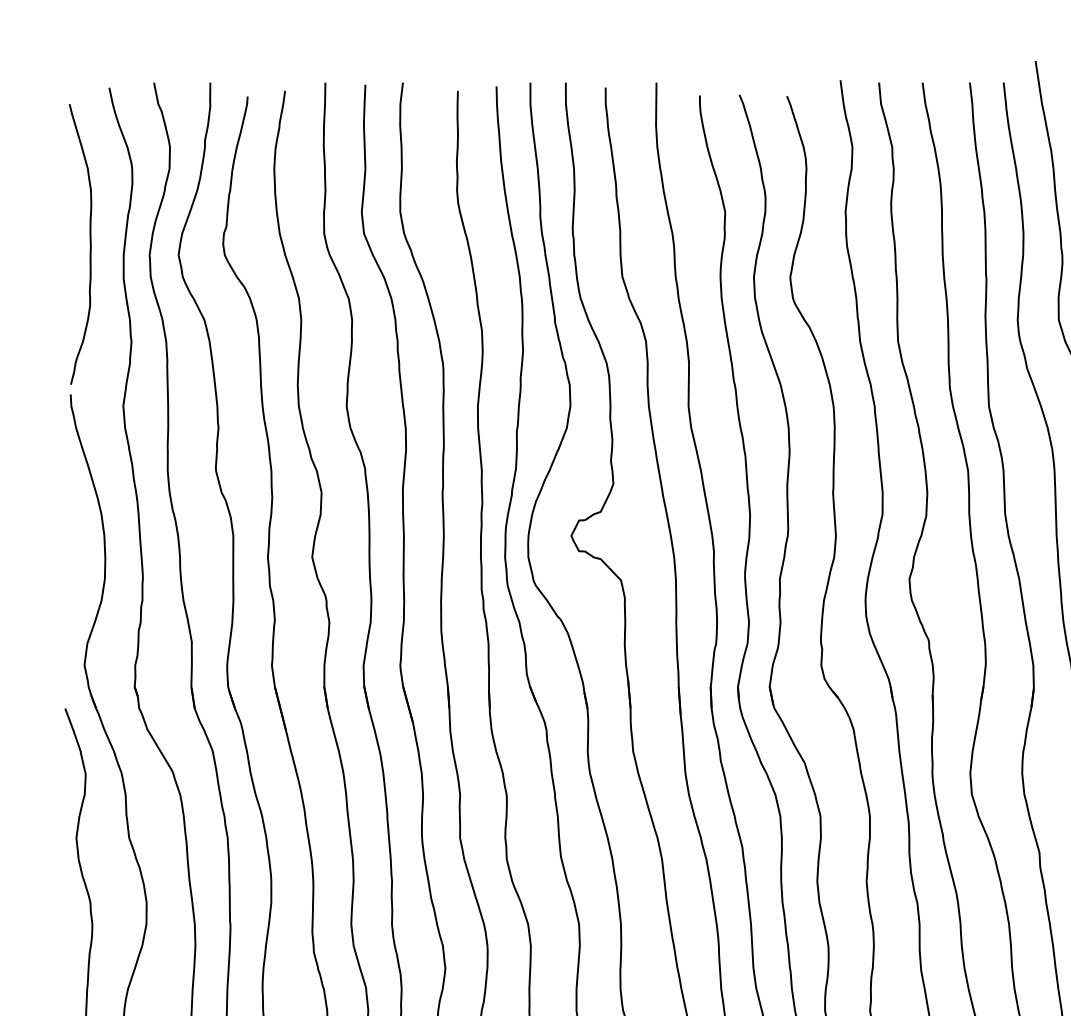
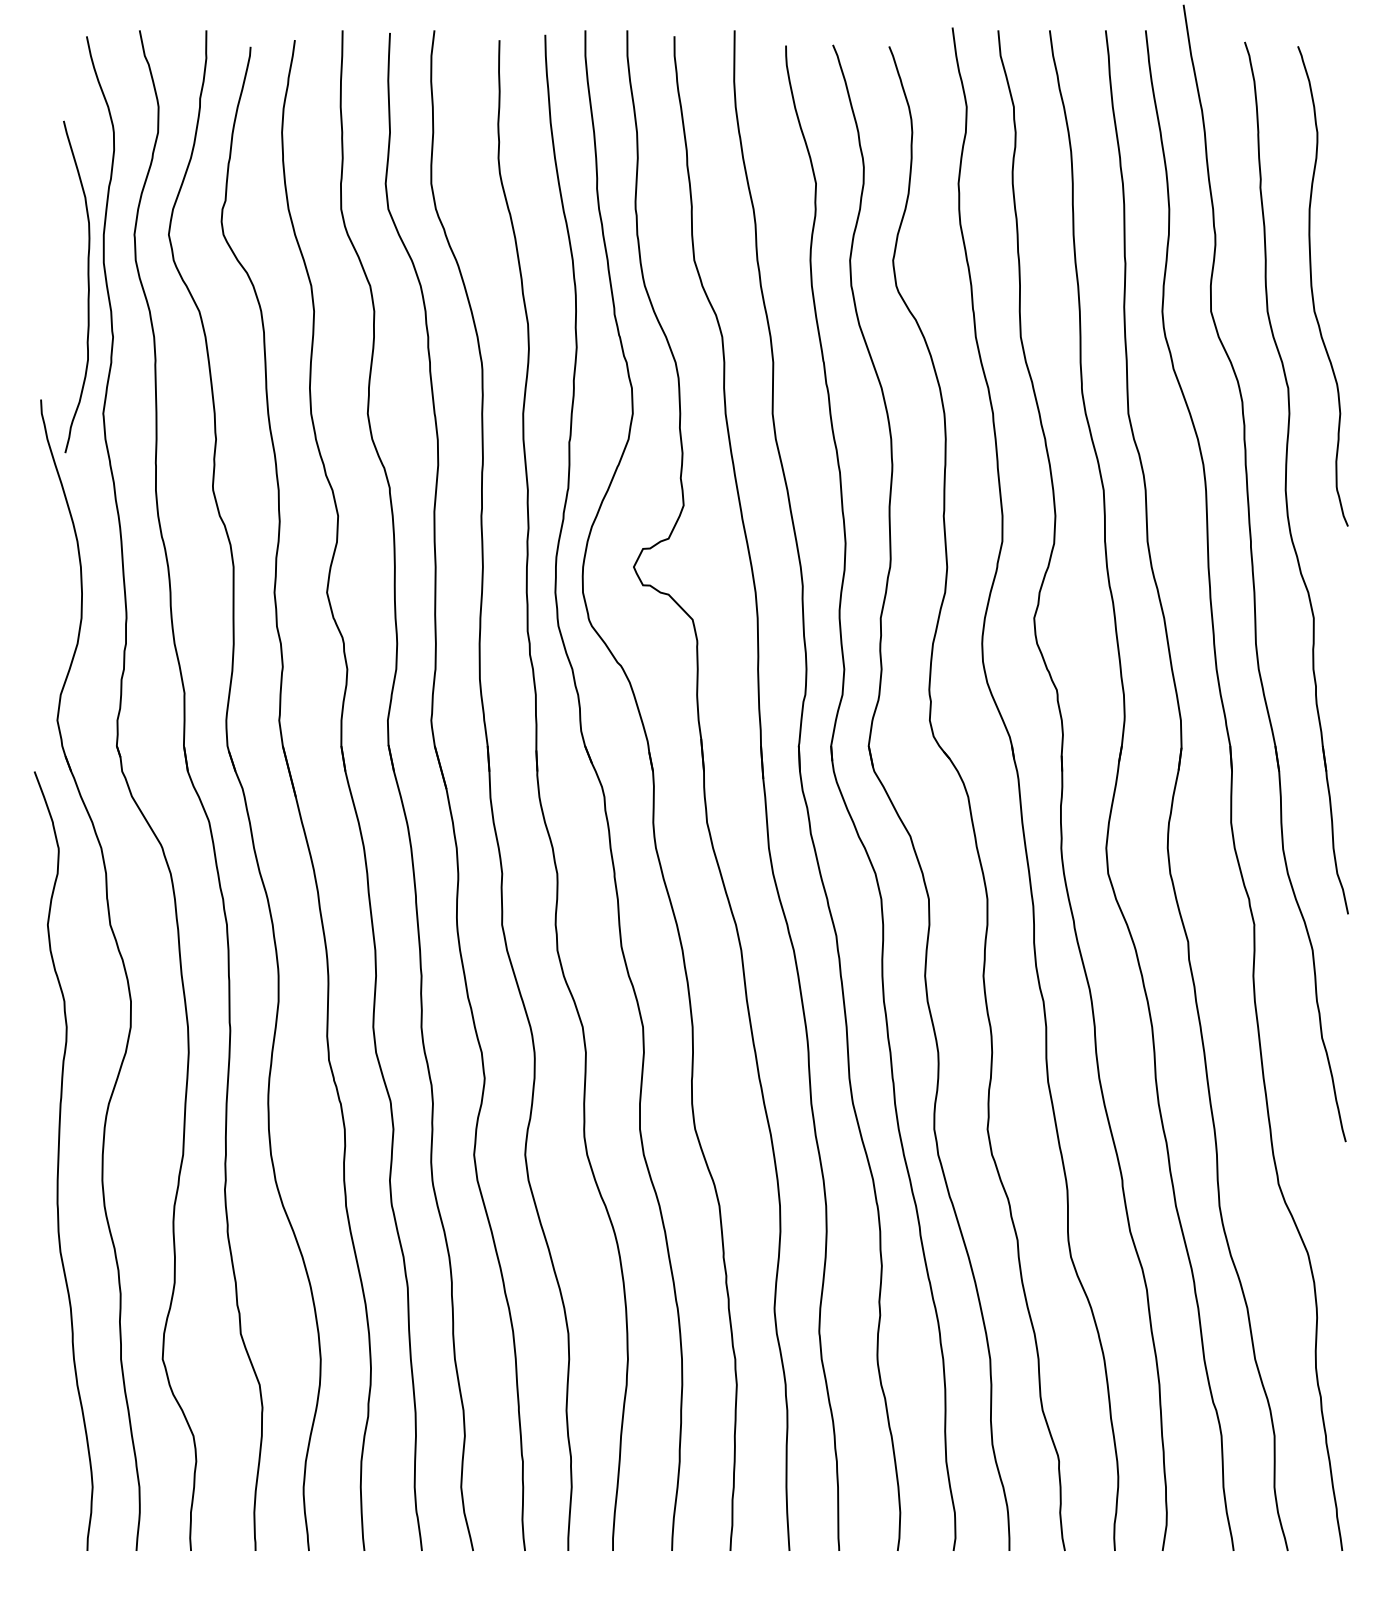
curve: (89, 243) -> (87, 285), moved

